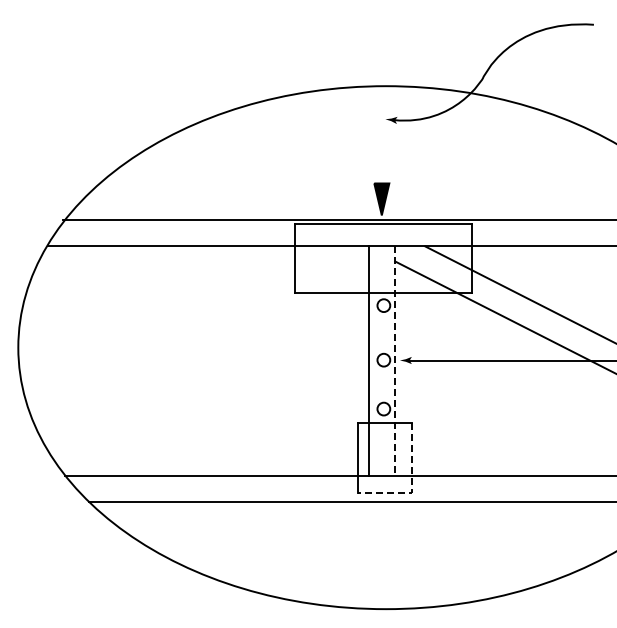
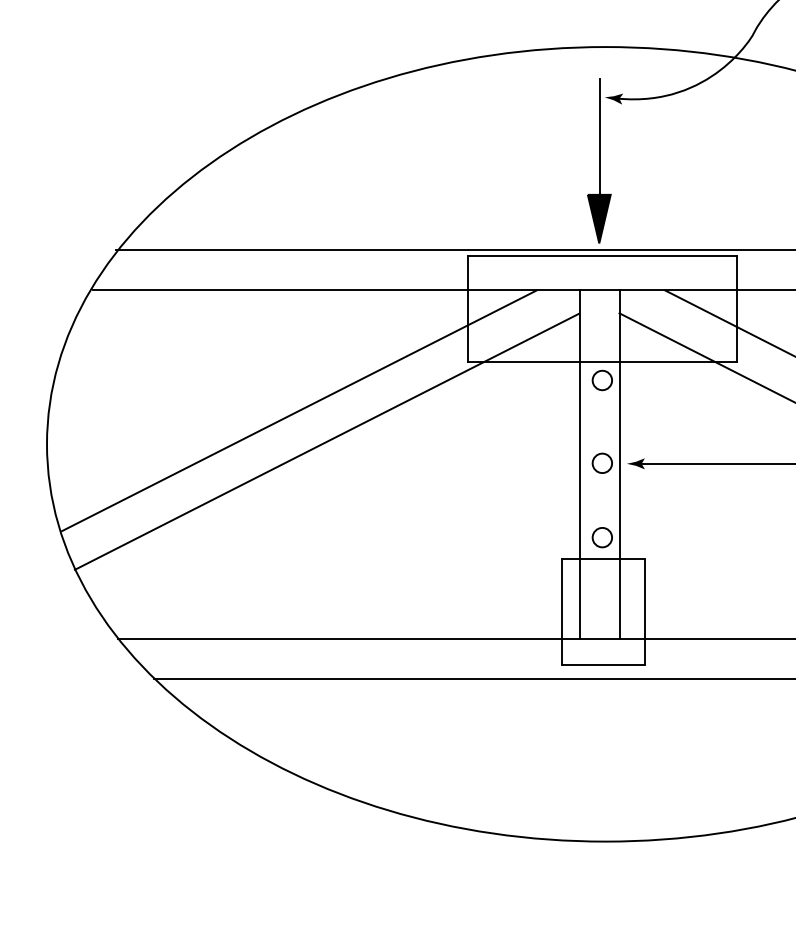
line: (381, 146) -> (598, 138), added
line: (184, 325) -> (299, 410), added
line: (202, 345) -> (326, 441), added
line: (395, 361) -> (620, 465), dashed -> solid
line: (412, 485) -> (645, 653), dashed -> solid

